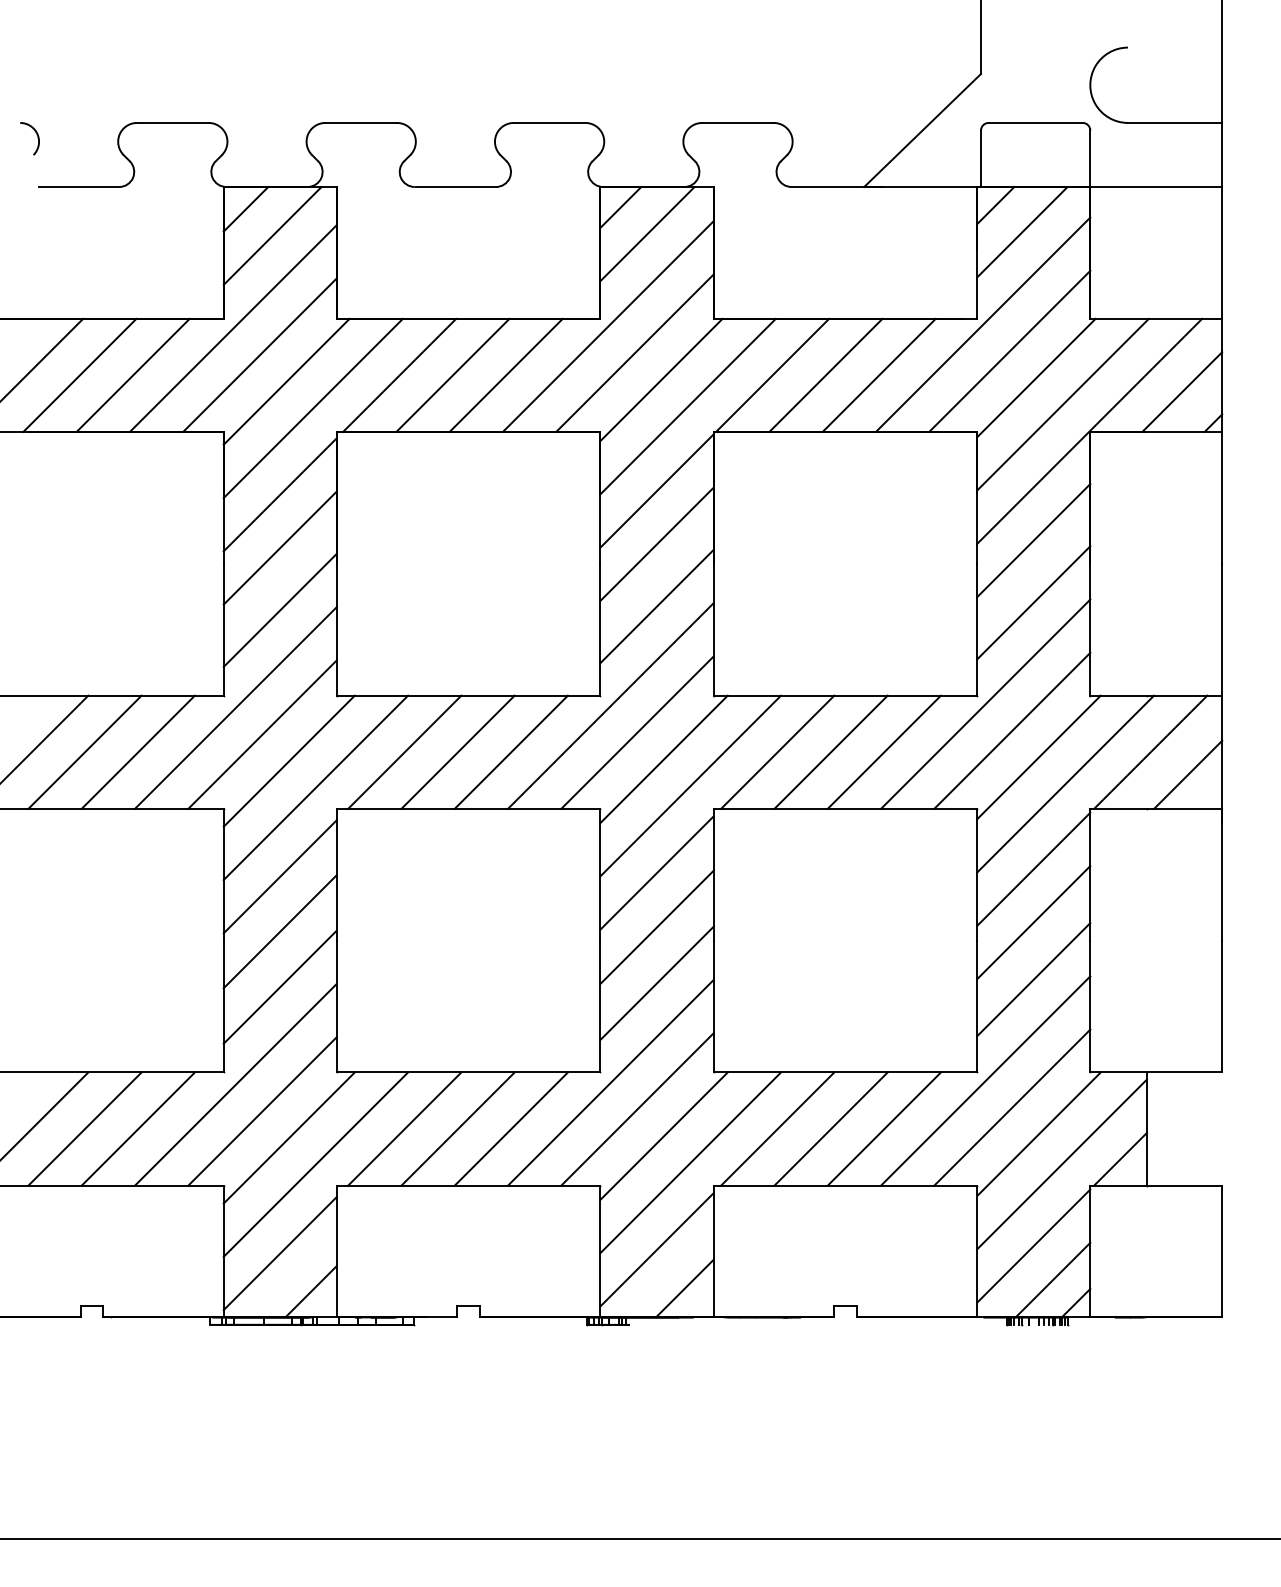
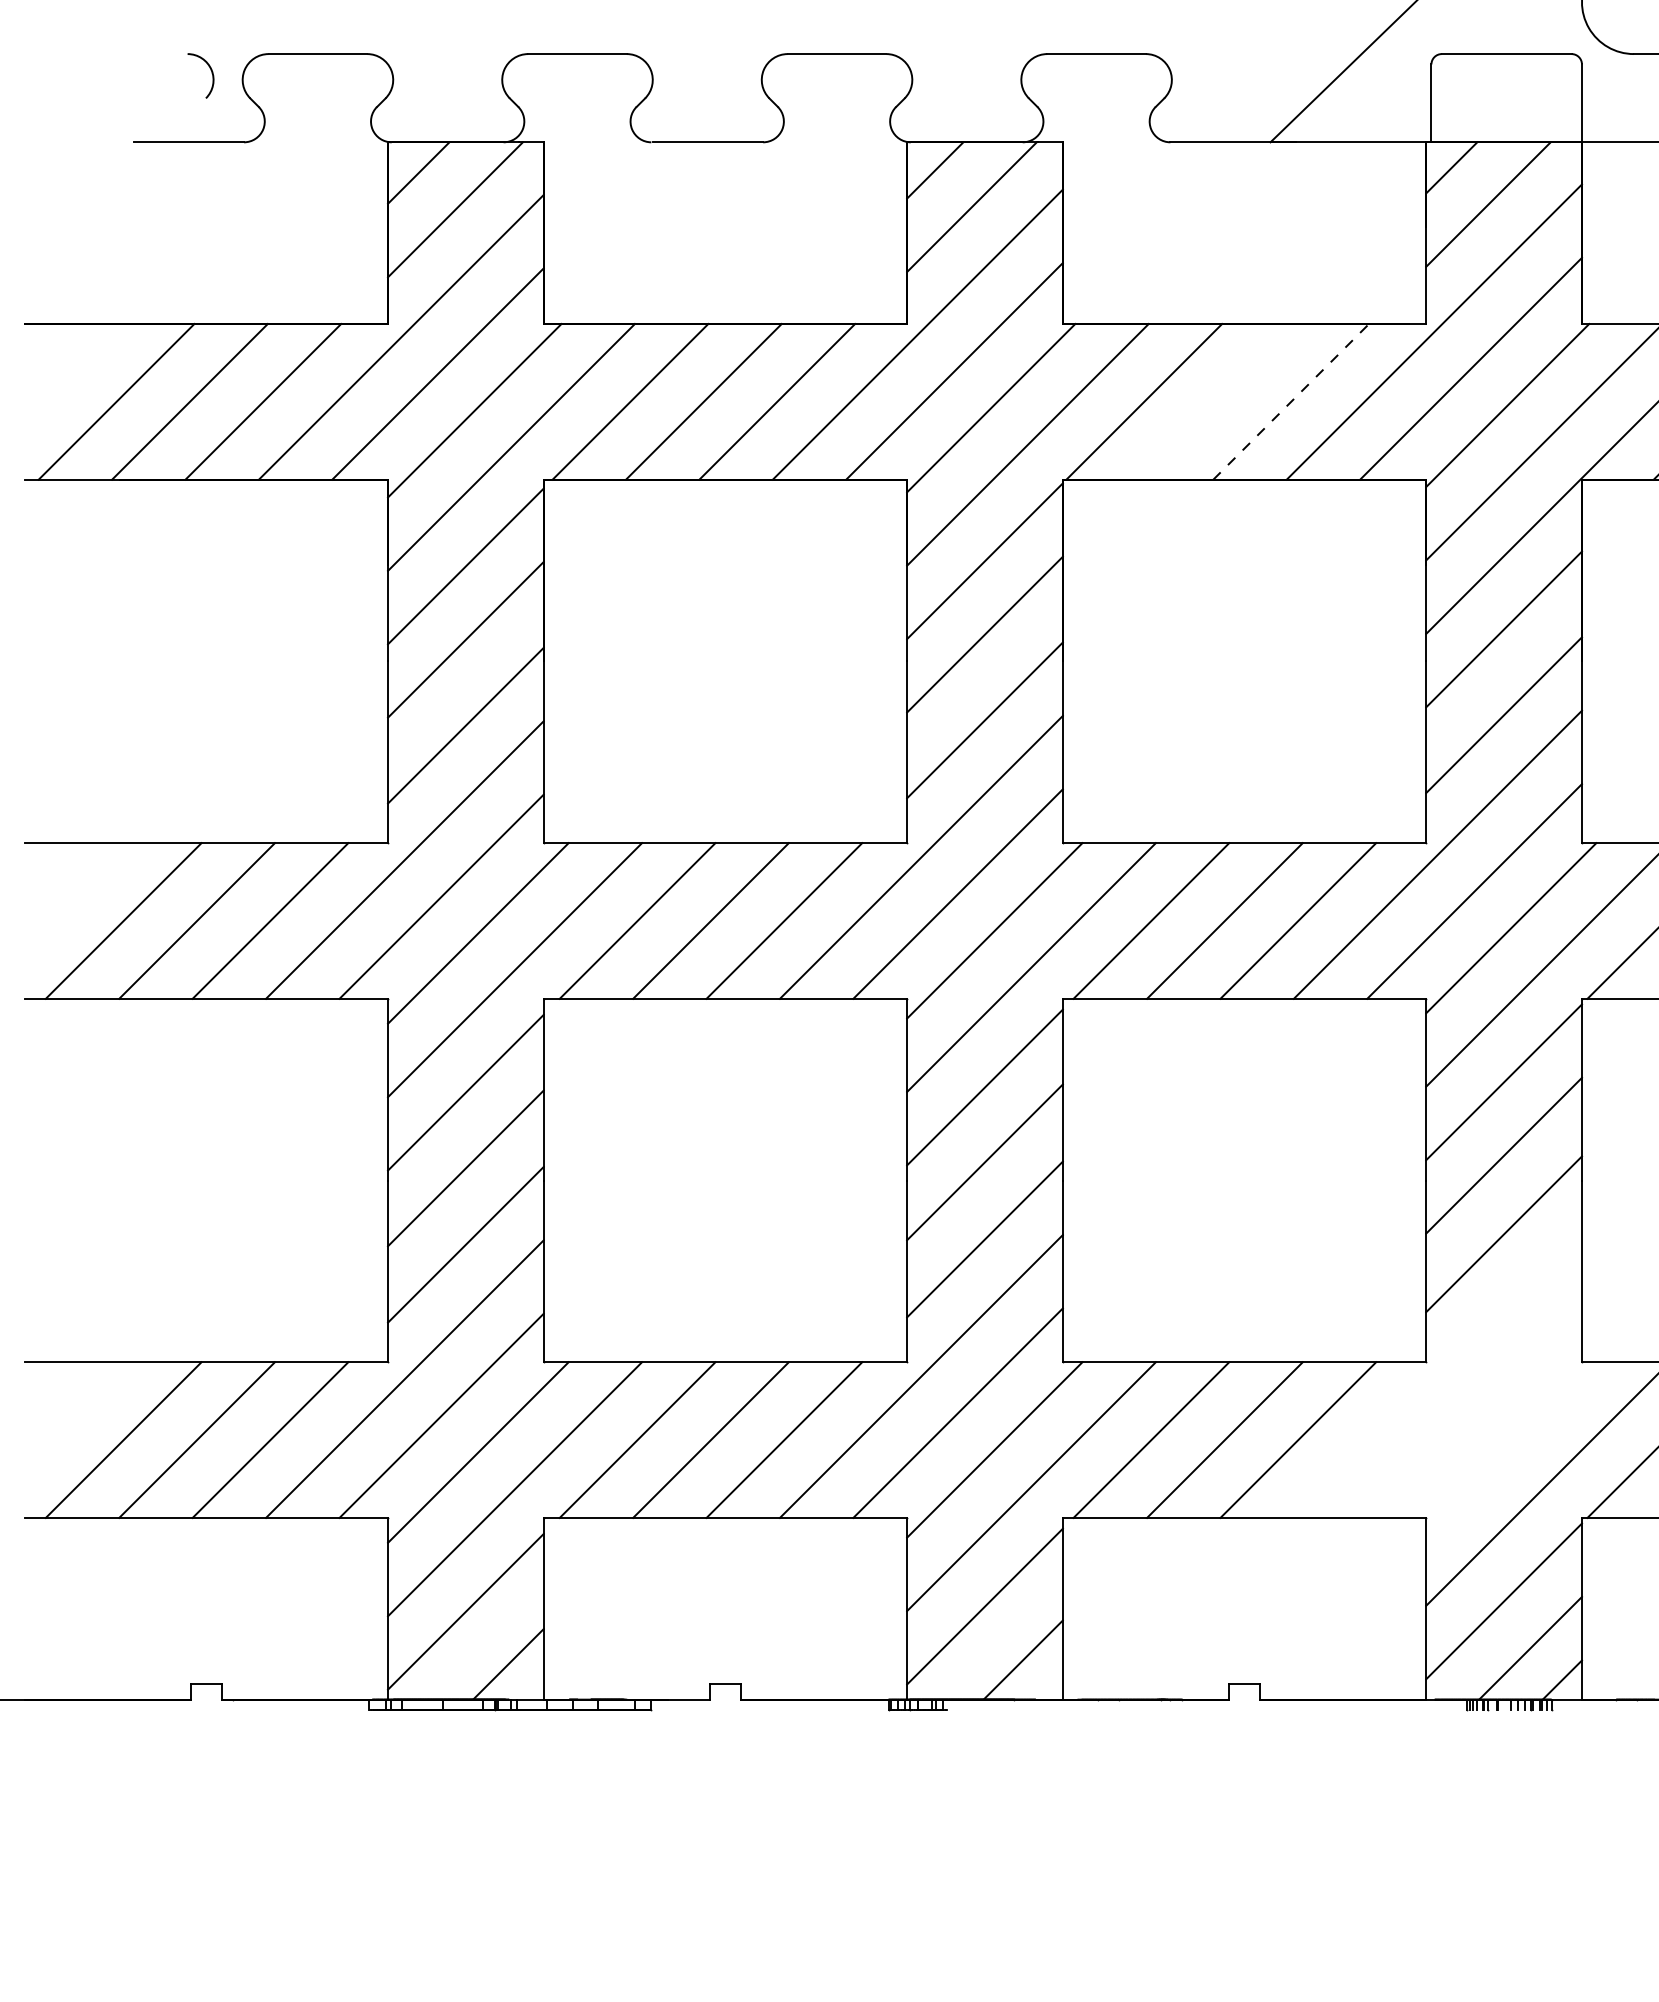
arc: (37, 138) -> (211, 75), moved
line: (825, 374) -> (1217, 400), removed
line: (879, 375) -> (1291, 402), solid -> dashed
line: (985, 1080) -> (1437, 1373), removed
line: (1012, 1107) -> (1474, 1410), removed
line: (1038, 1133) -> (1510, 1446), removed

